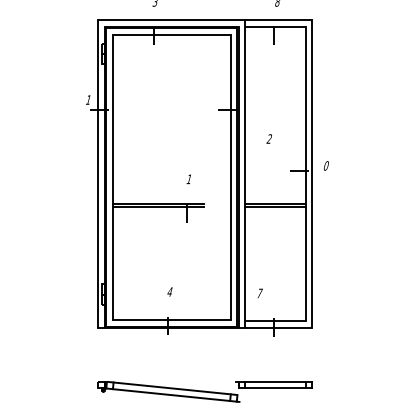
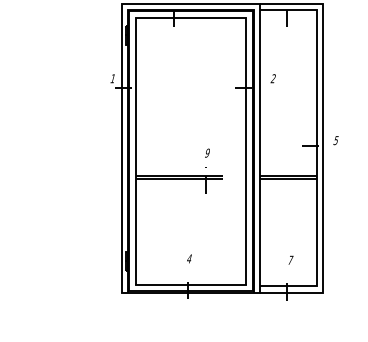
text: (268, 138) -> (272, 78), moved
text: (325, 165) -> (335, 140), 0 -> 5
text: (188, 179) -> (206, 153), 1 -> 9
text: (260, 293) -> (291, 260), moved

